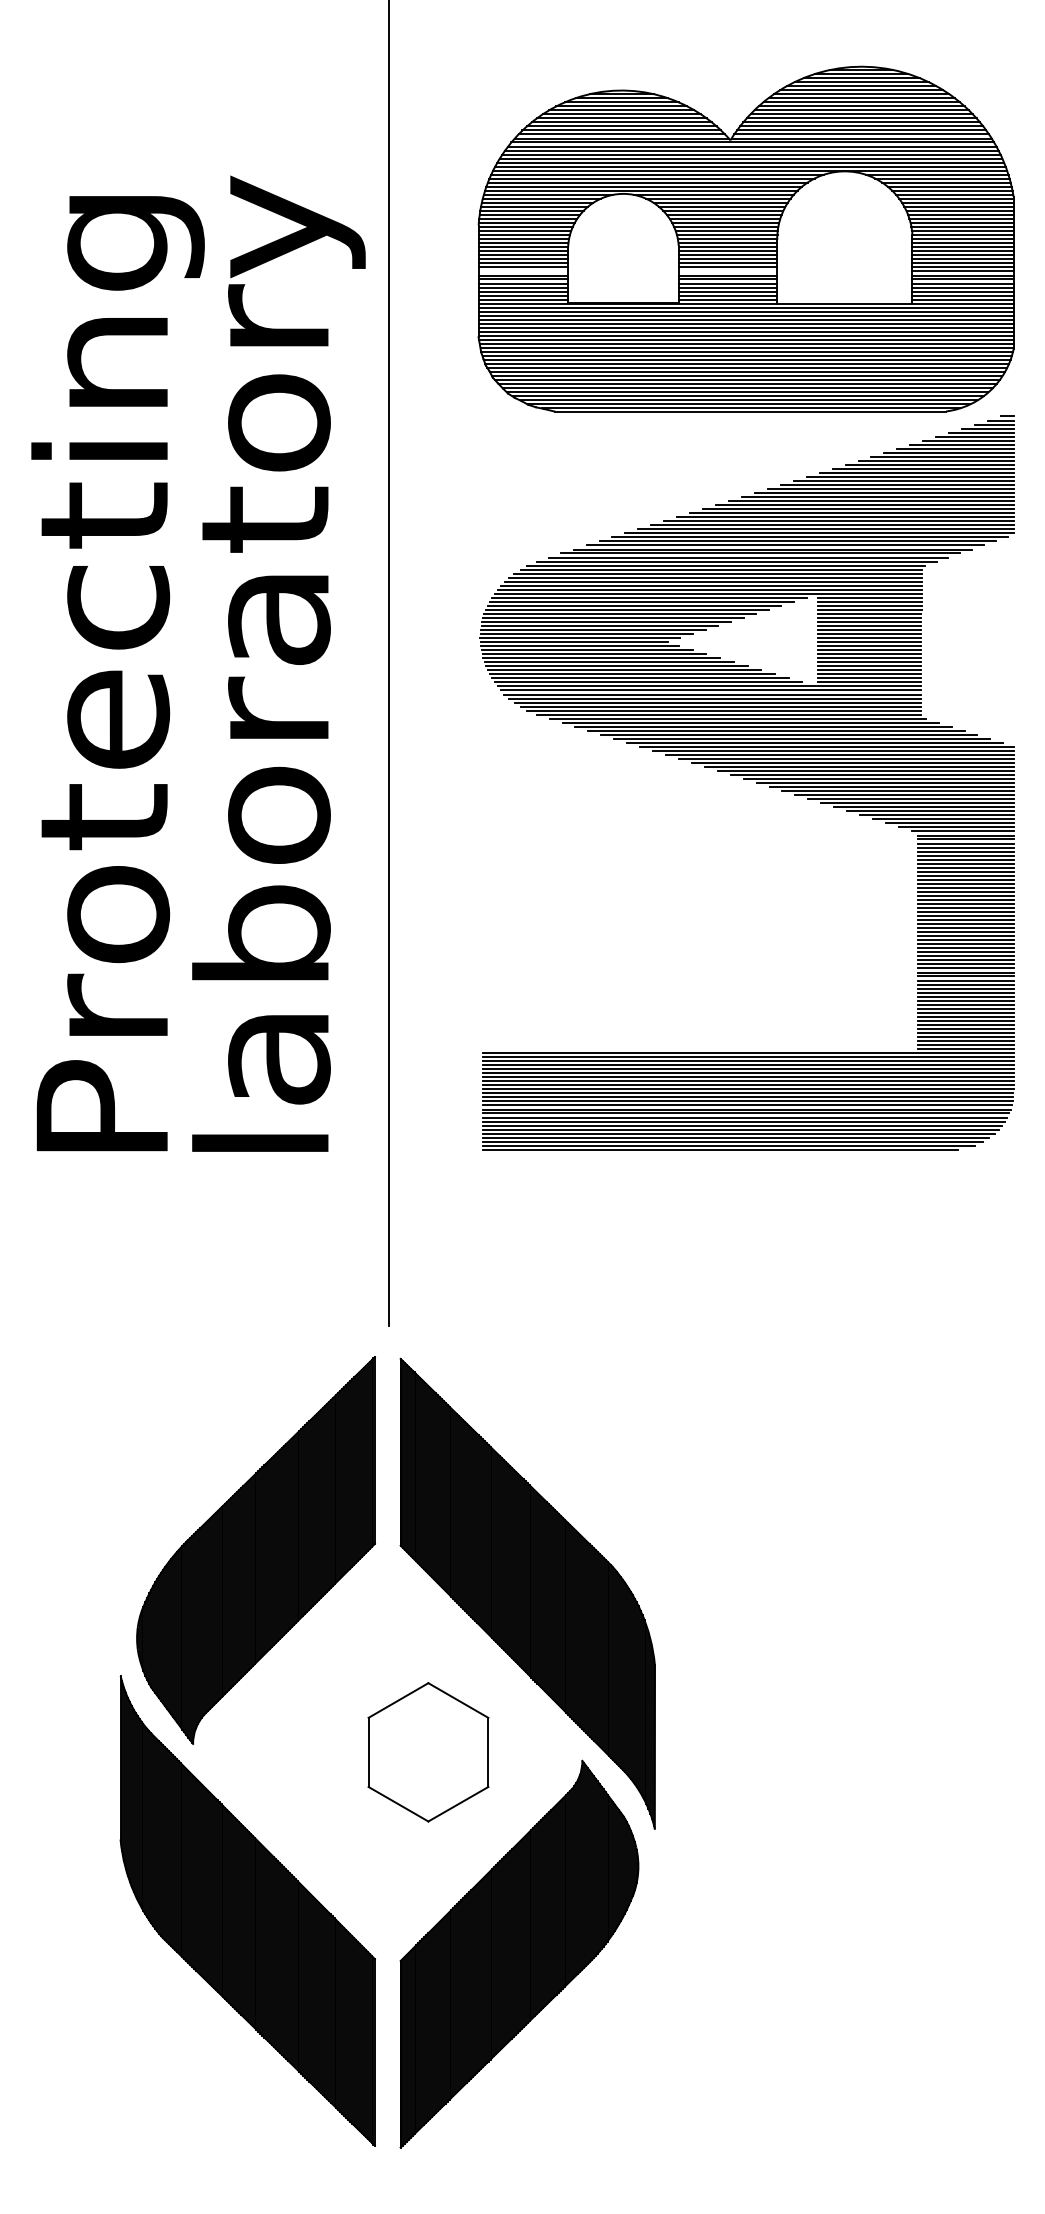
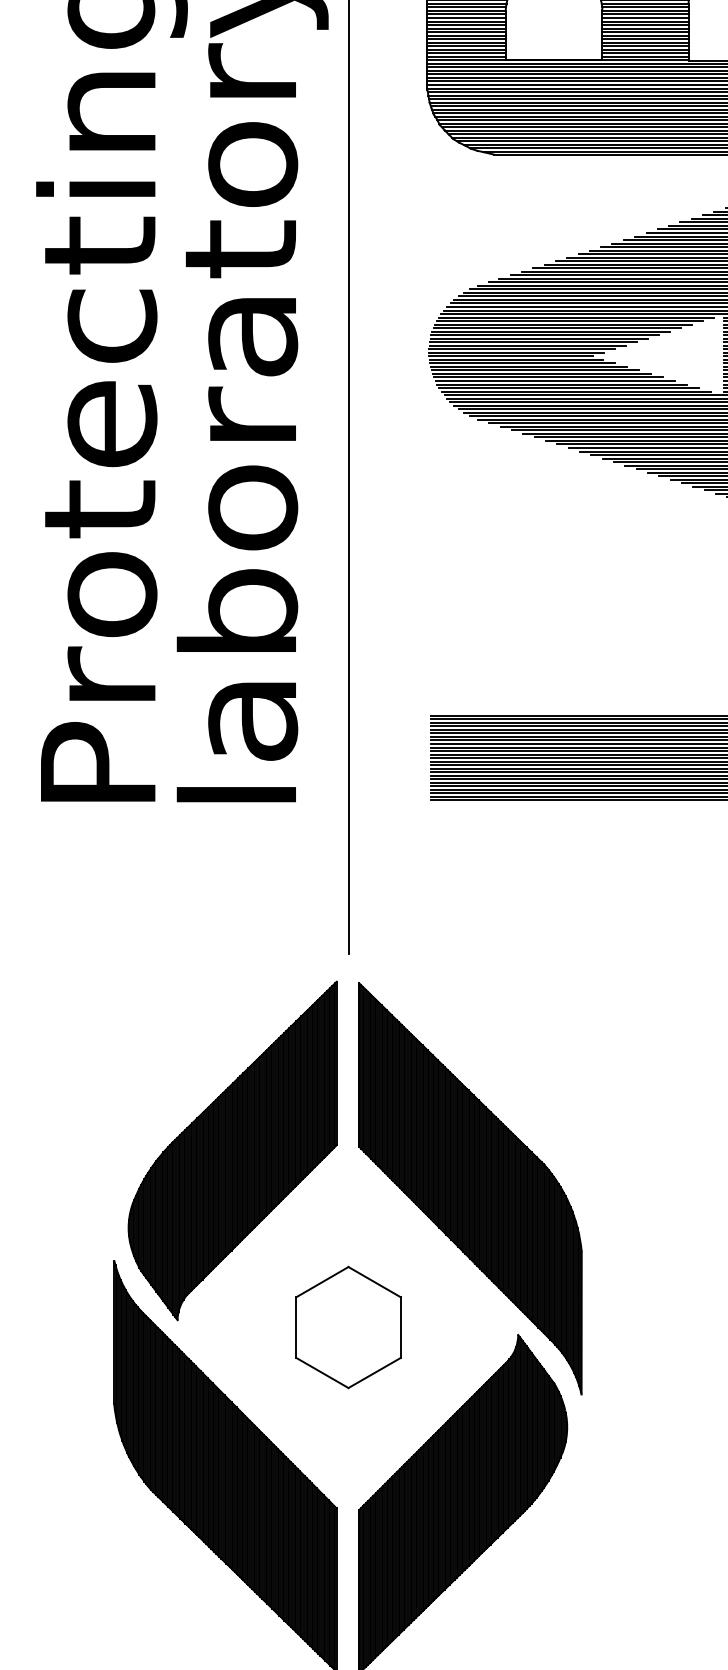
line: (523, 271) -> (466, 32), added
line: (727, 271) -> (645, 32), added
part: (428, 1752) -> (348, 1327), moved

